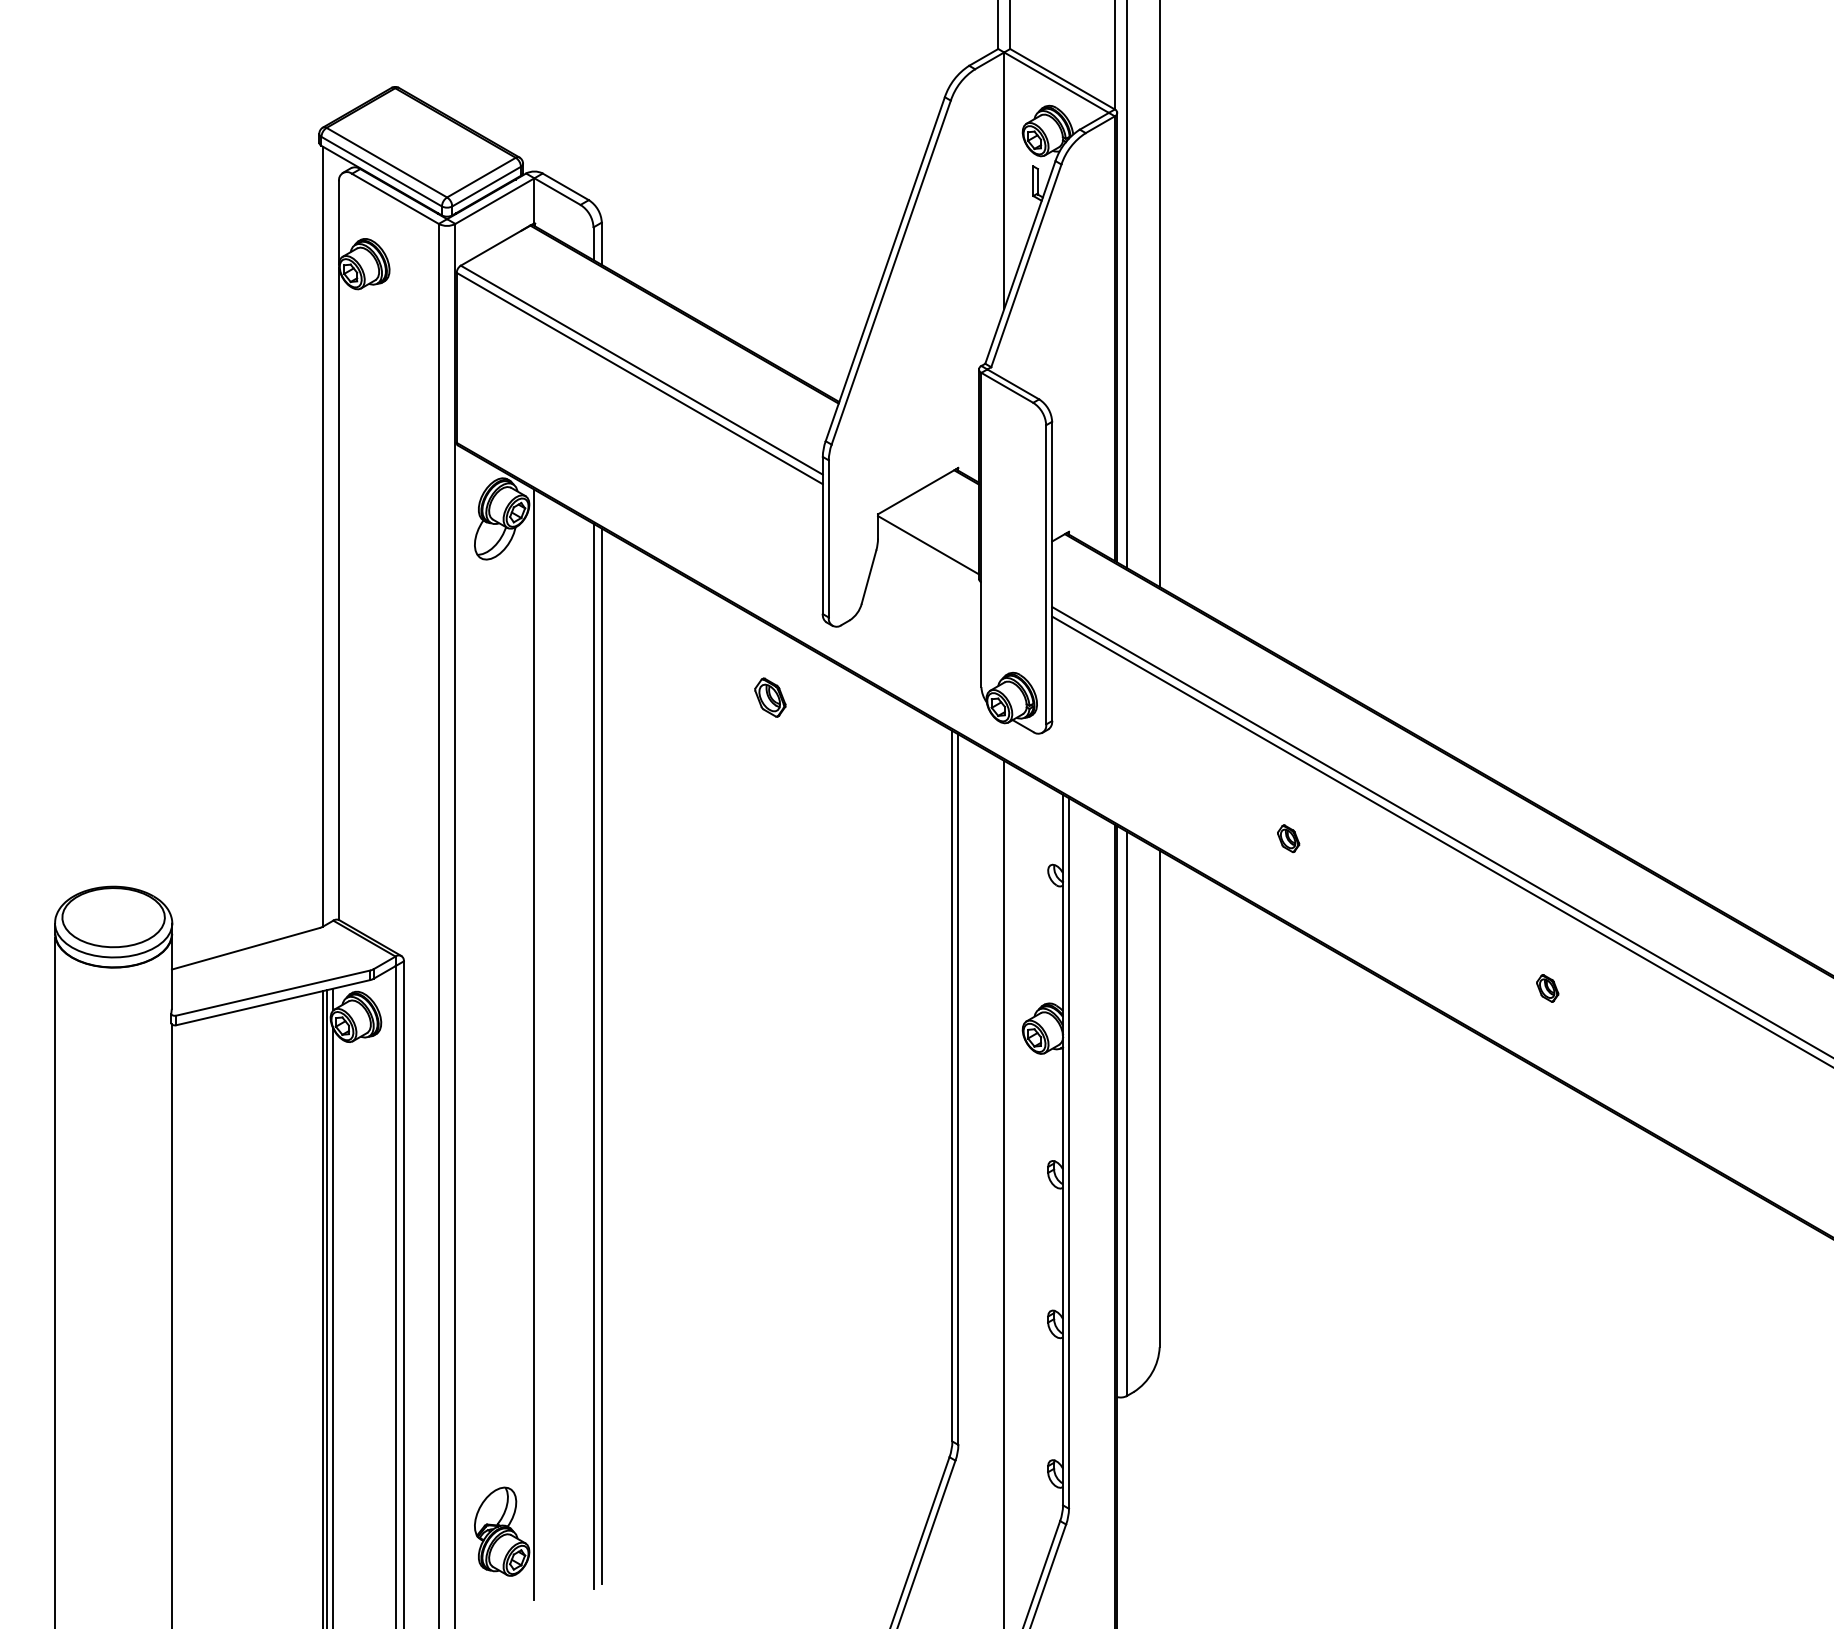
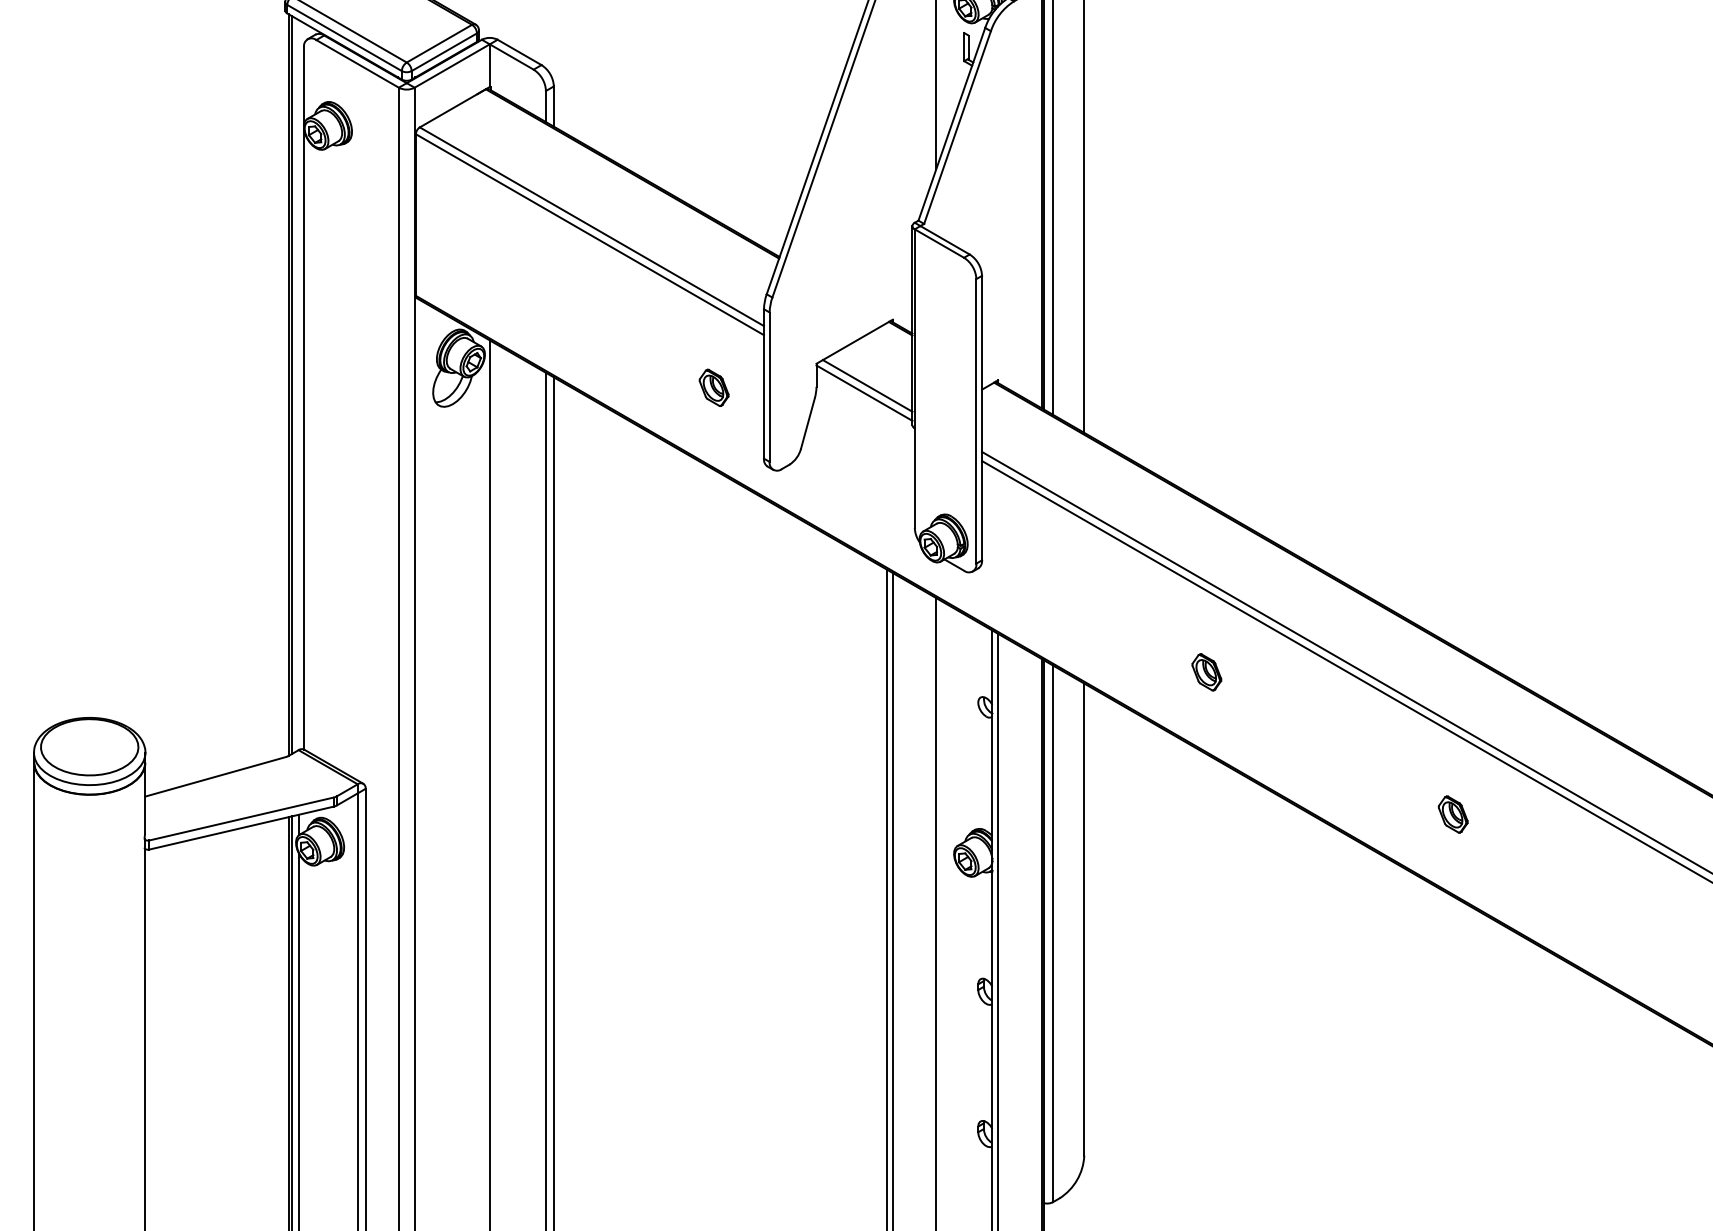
line: (326, 536) -> (292, 384), added
line: (931, 537) -> (867, 385), added
part: (770, 697) -> (714, 387), moved
part: (1288, 838) -> (1206, 672), size x1.43
part: (1547, 988) -> (1453, 814), size x1.43

